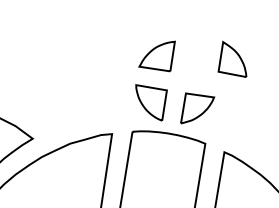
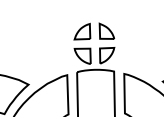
part: (234, 57) -> (106, 30), moved

